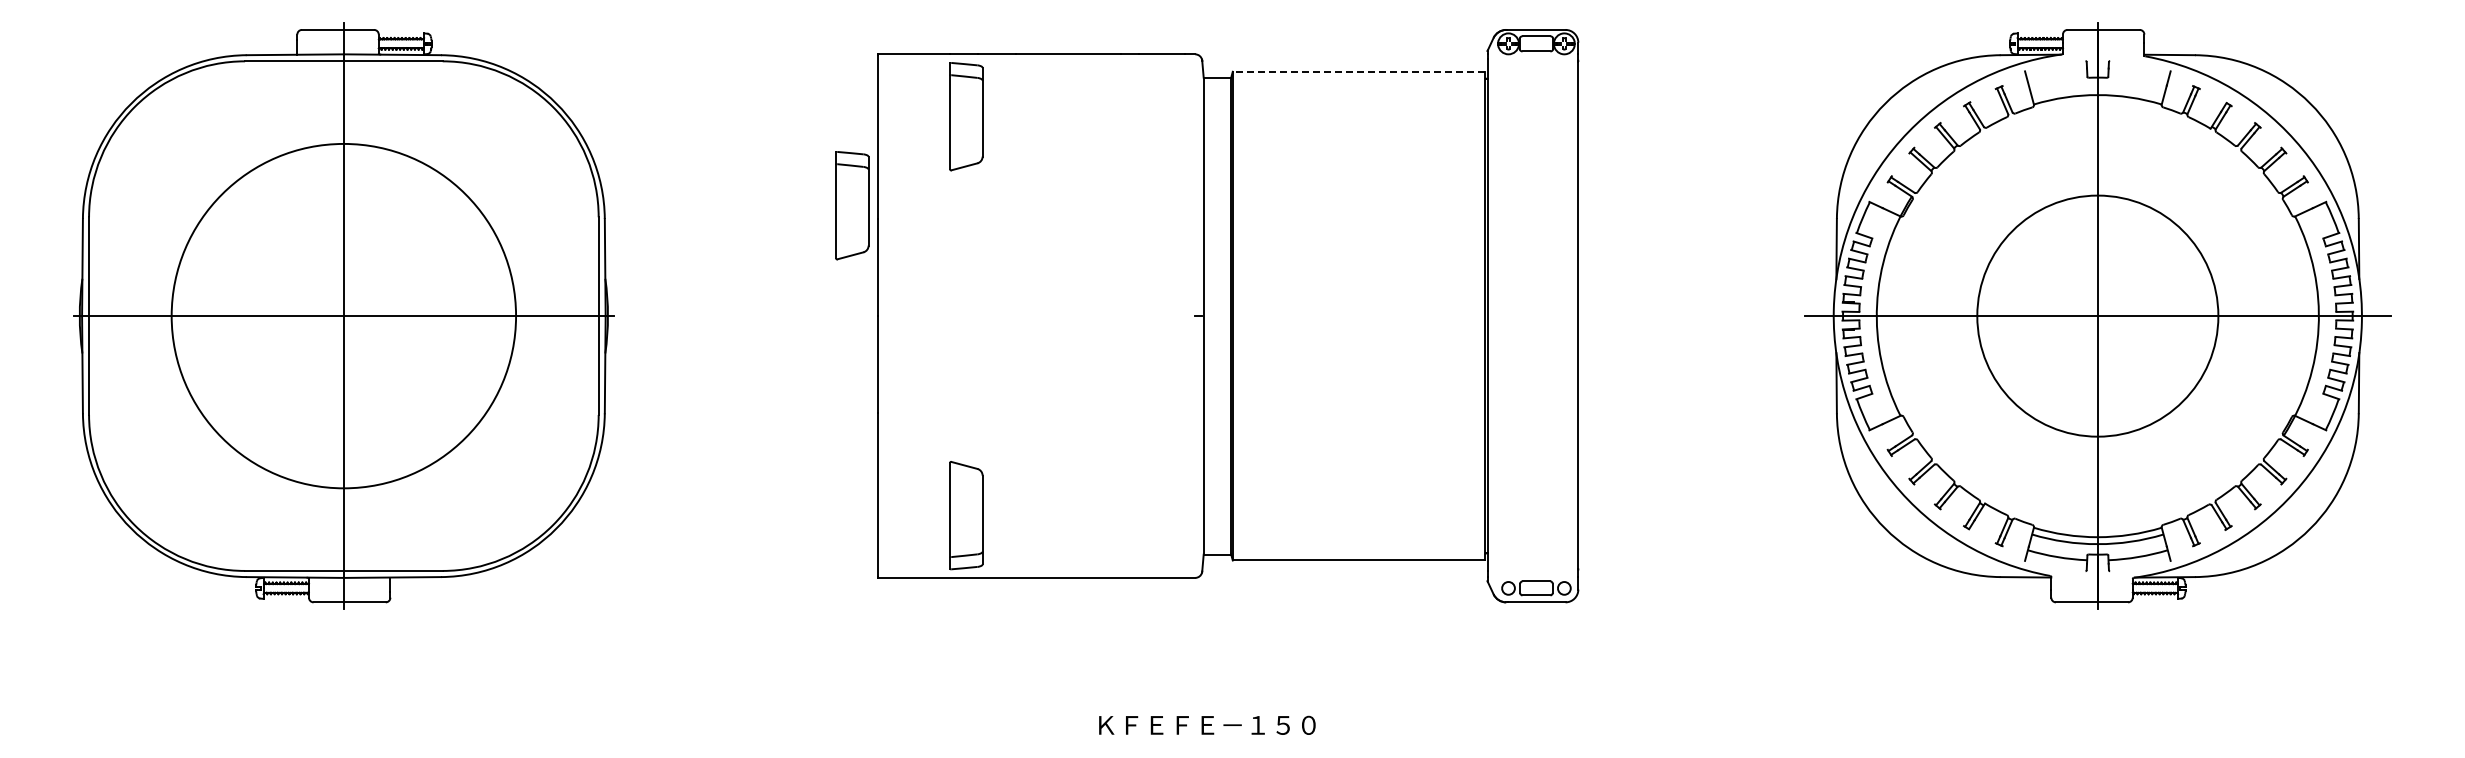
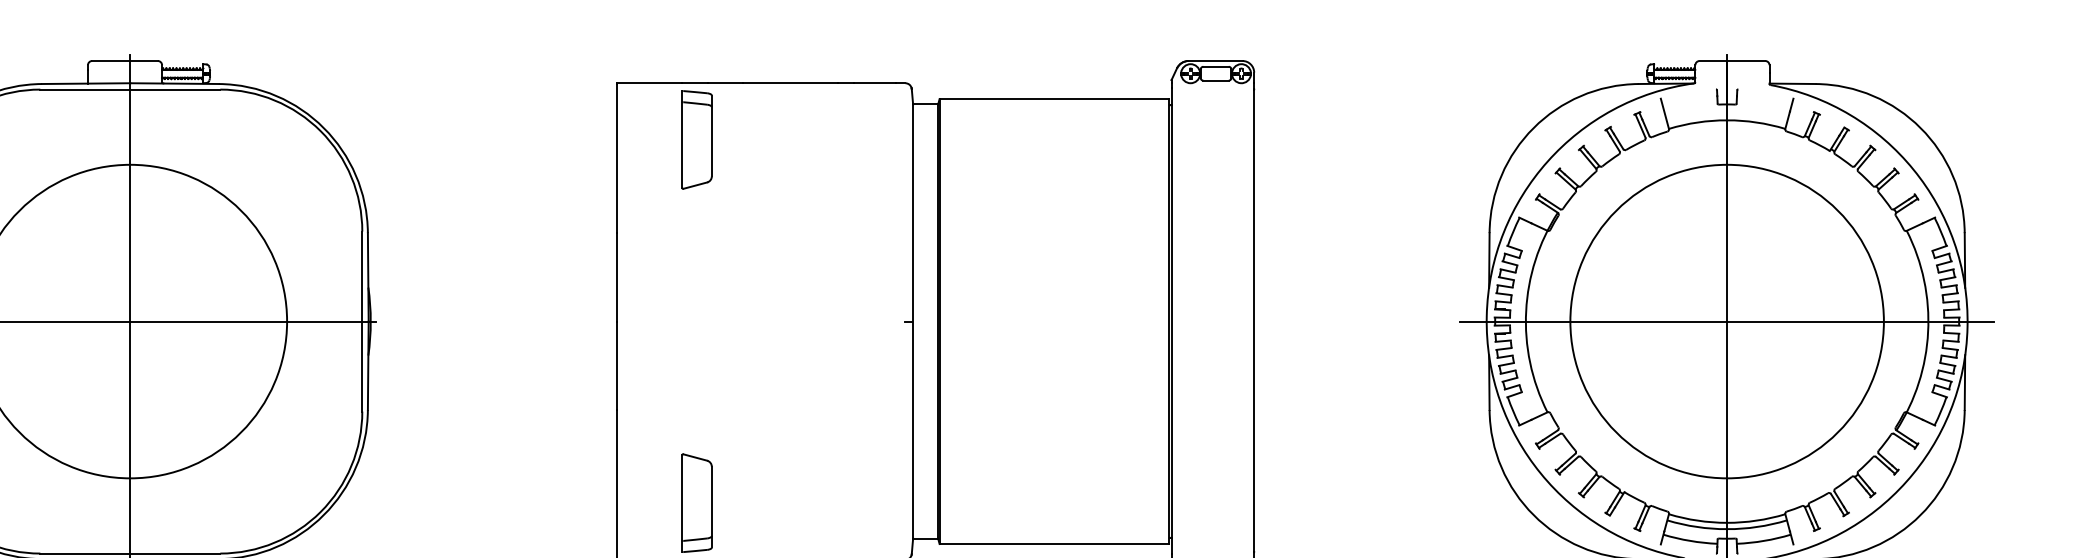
line: (1358, 71) -> (1054, 98), dashed -> solid
part: (852, 205) -> (593, 220), removed
circle: (2097, 315) -> (1726, 320), size x1.43

